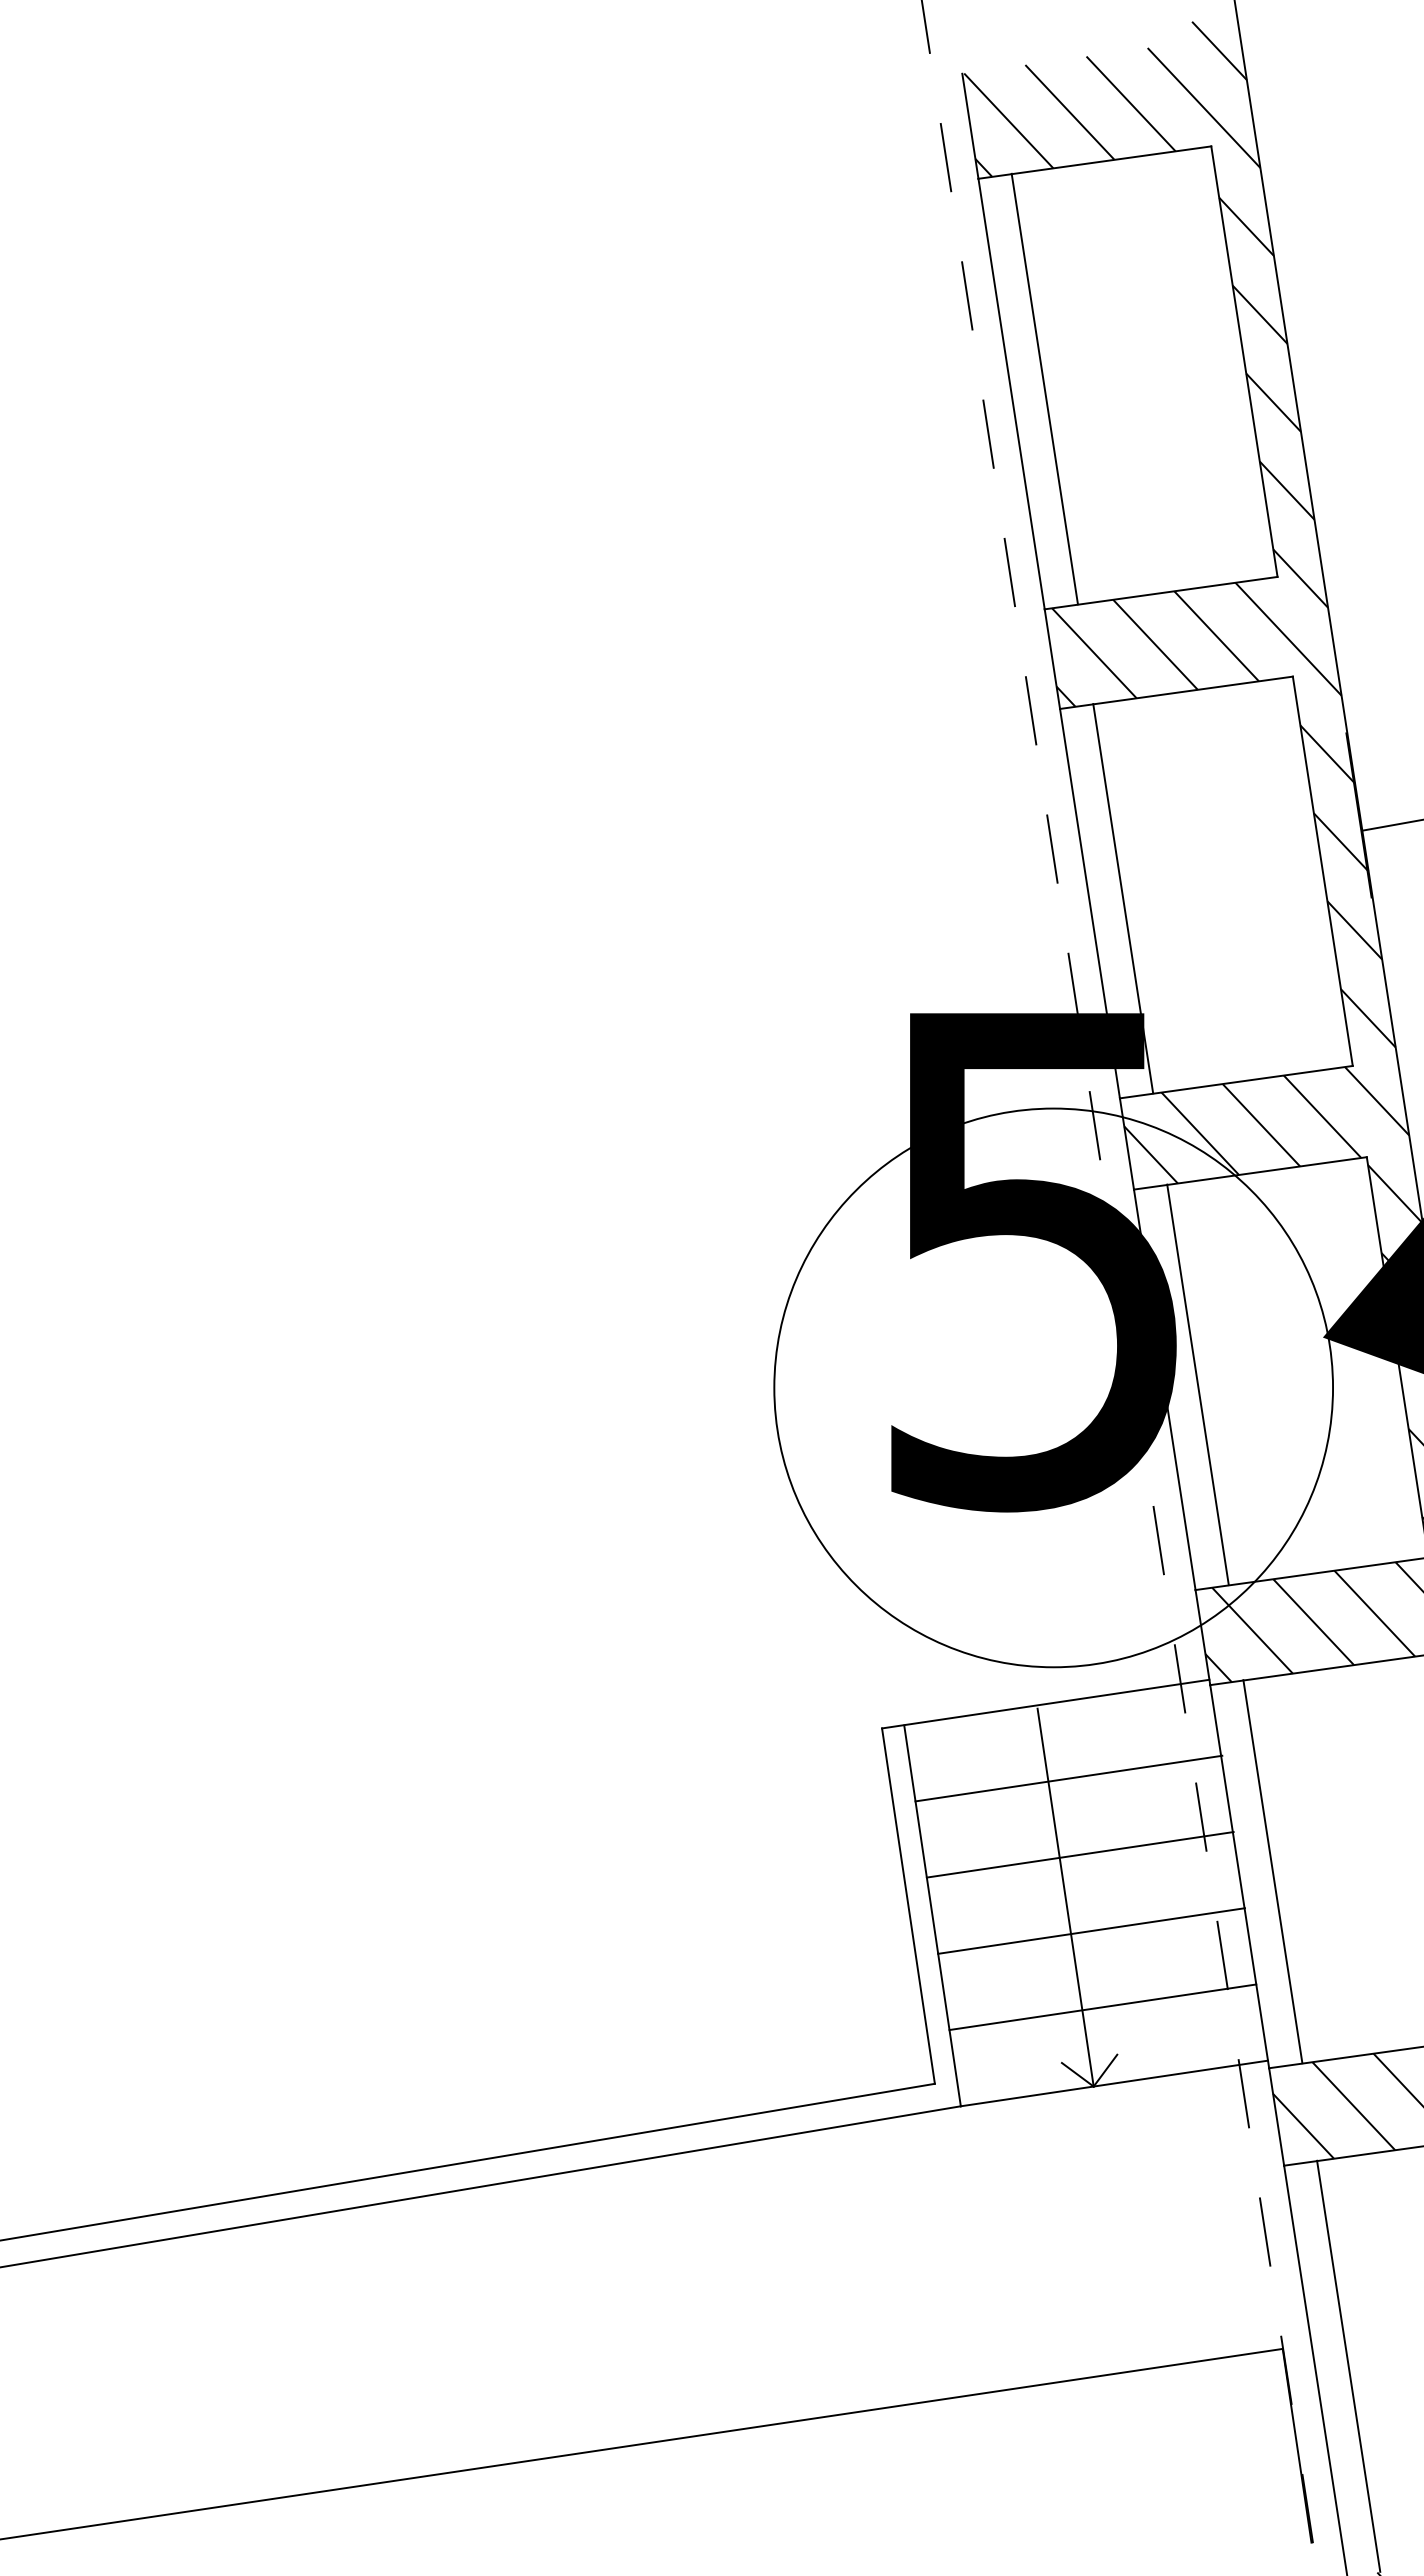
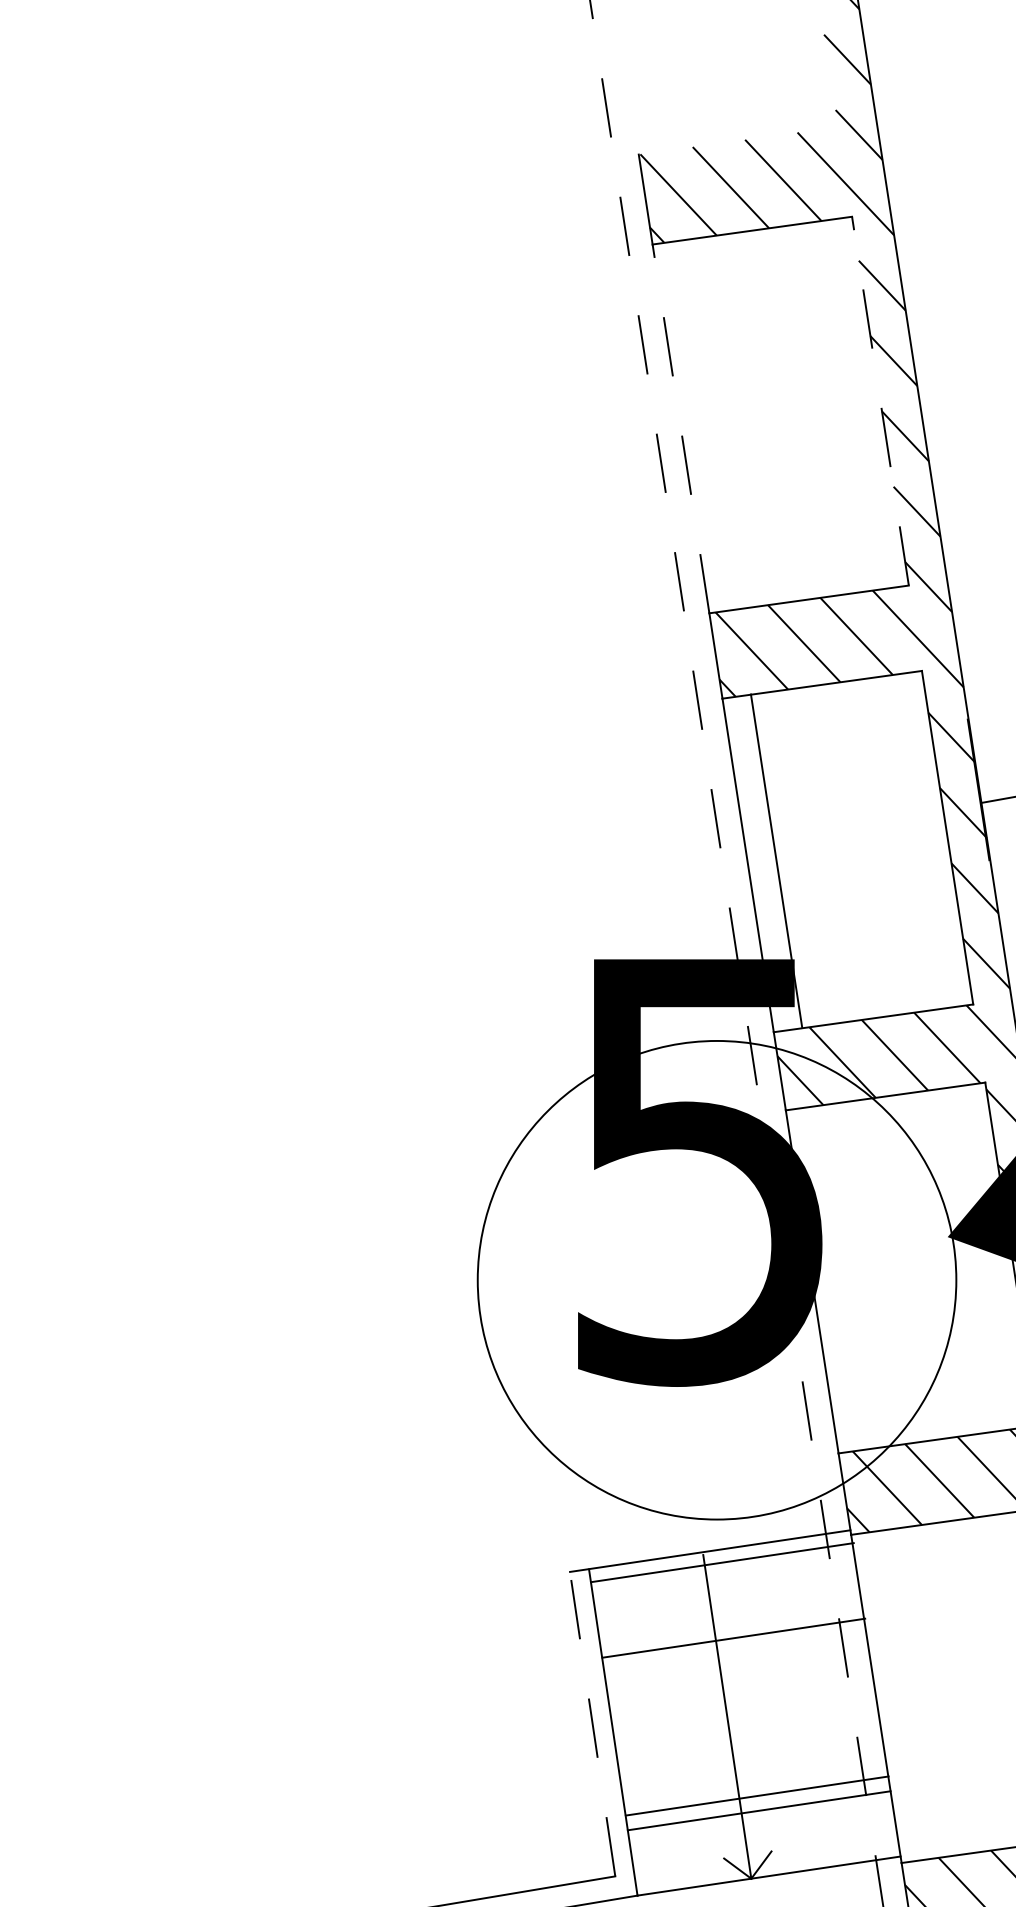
line: (1244, 361) -> (880, 401), solid -> dashed
line: (1044, 388) -> (709, 424), removed
line: (1011, 394) -> (680, 429), solid -> dashed
line: (1197, 1384) -> (840, 1277), removed
line: (1068, 1778) -> (722, 1562), moved
line: (1079, 1854) -> (733, 1637), moved
line: (1272, 1871) -> (904, 1694), removed
line: (908, 1906) -> (592, 1724), solid -> dashed
line: (1091, 1930) -> (757, 1795), moved

